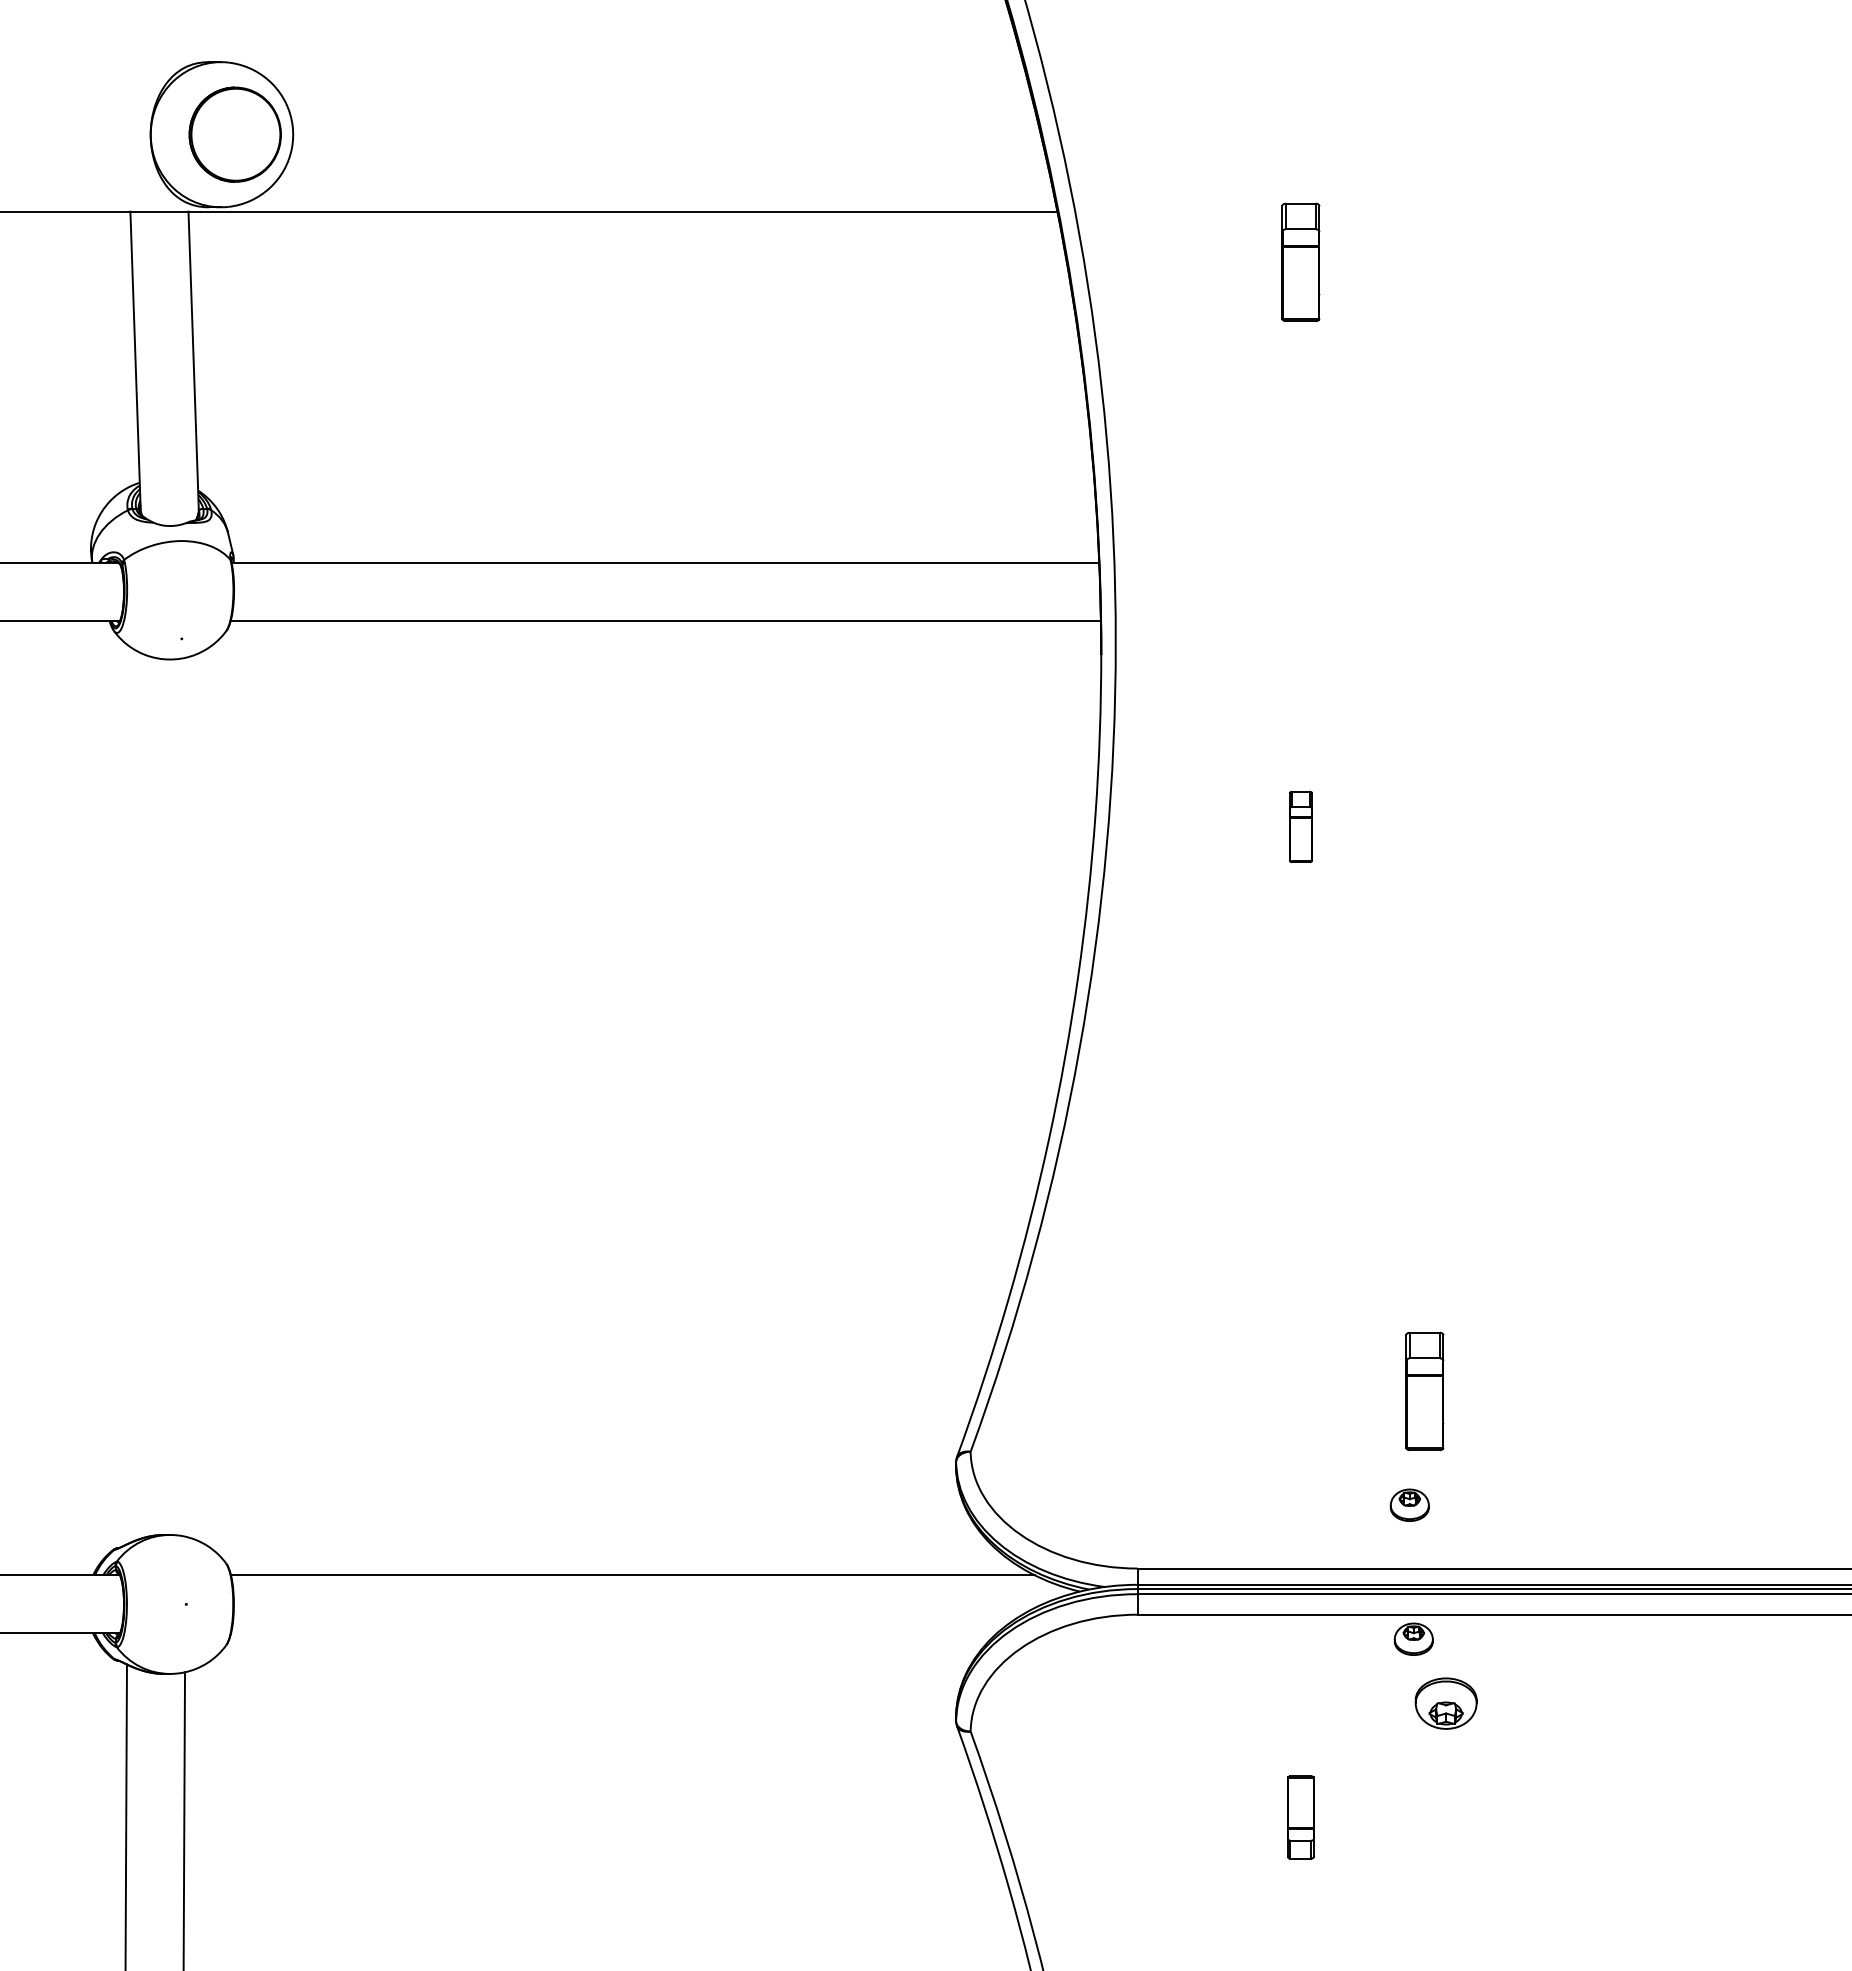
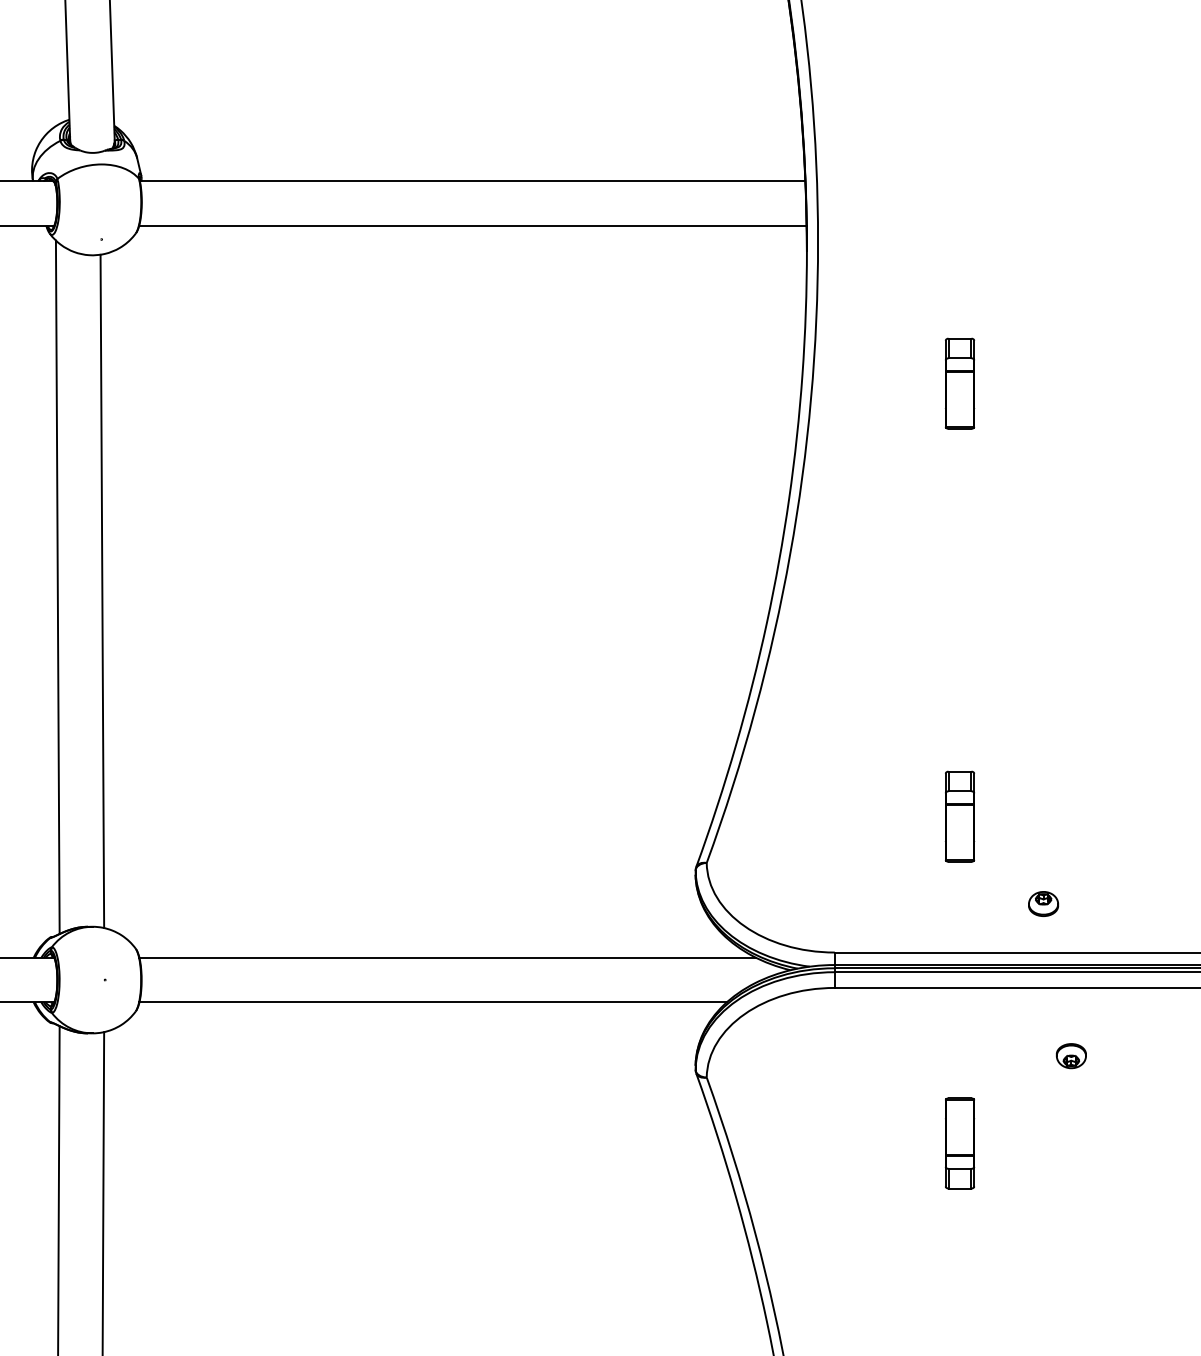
part: (1300, 826) -> (959, 383), size x1.67
line: (124, 1092) -> (57, 587), added
line: (182, 1097) -> (102, 591), added
part: (1424, 1391) -> (959, 816), moved
line: (613, 1633) -> (432, 1002), added
part: (1413, 1638) -> (1046, 1006), removed
part: (1445, 1703) -> (1070, 1056), size x0.62
part: (1300, 1817) -> (959, 1143), size x1.43

